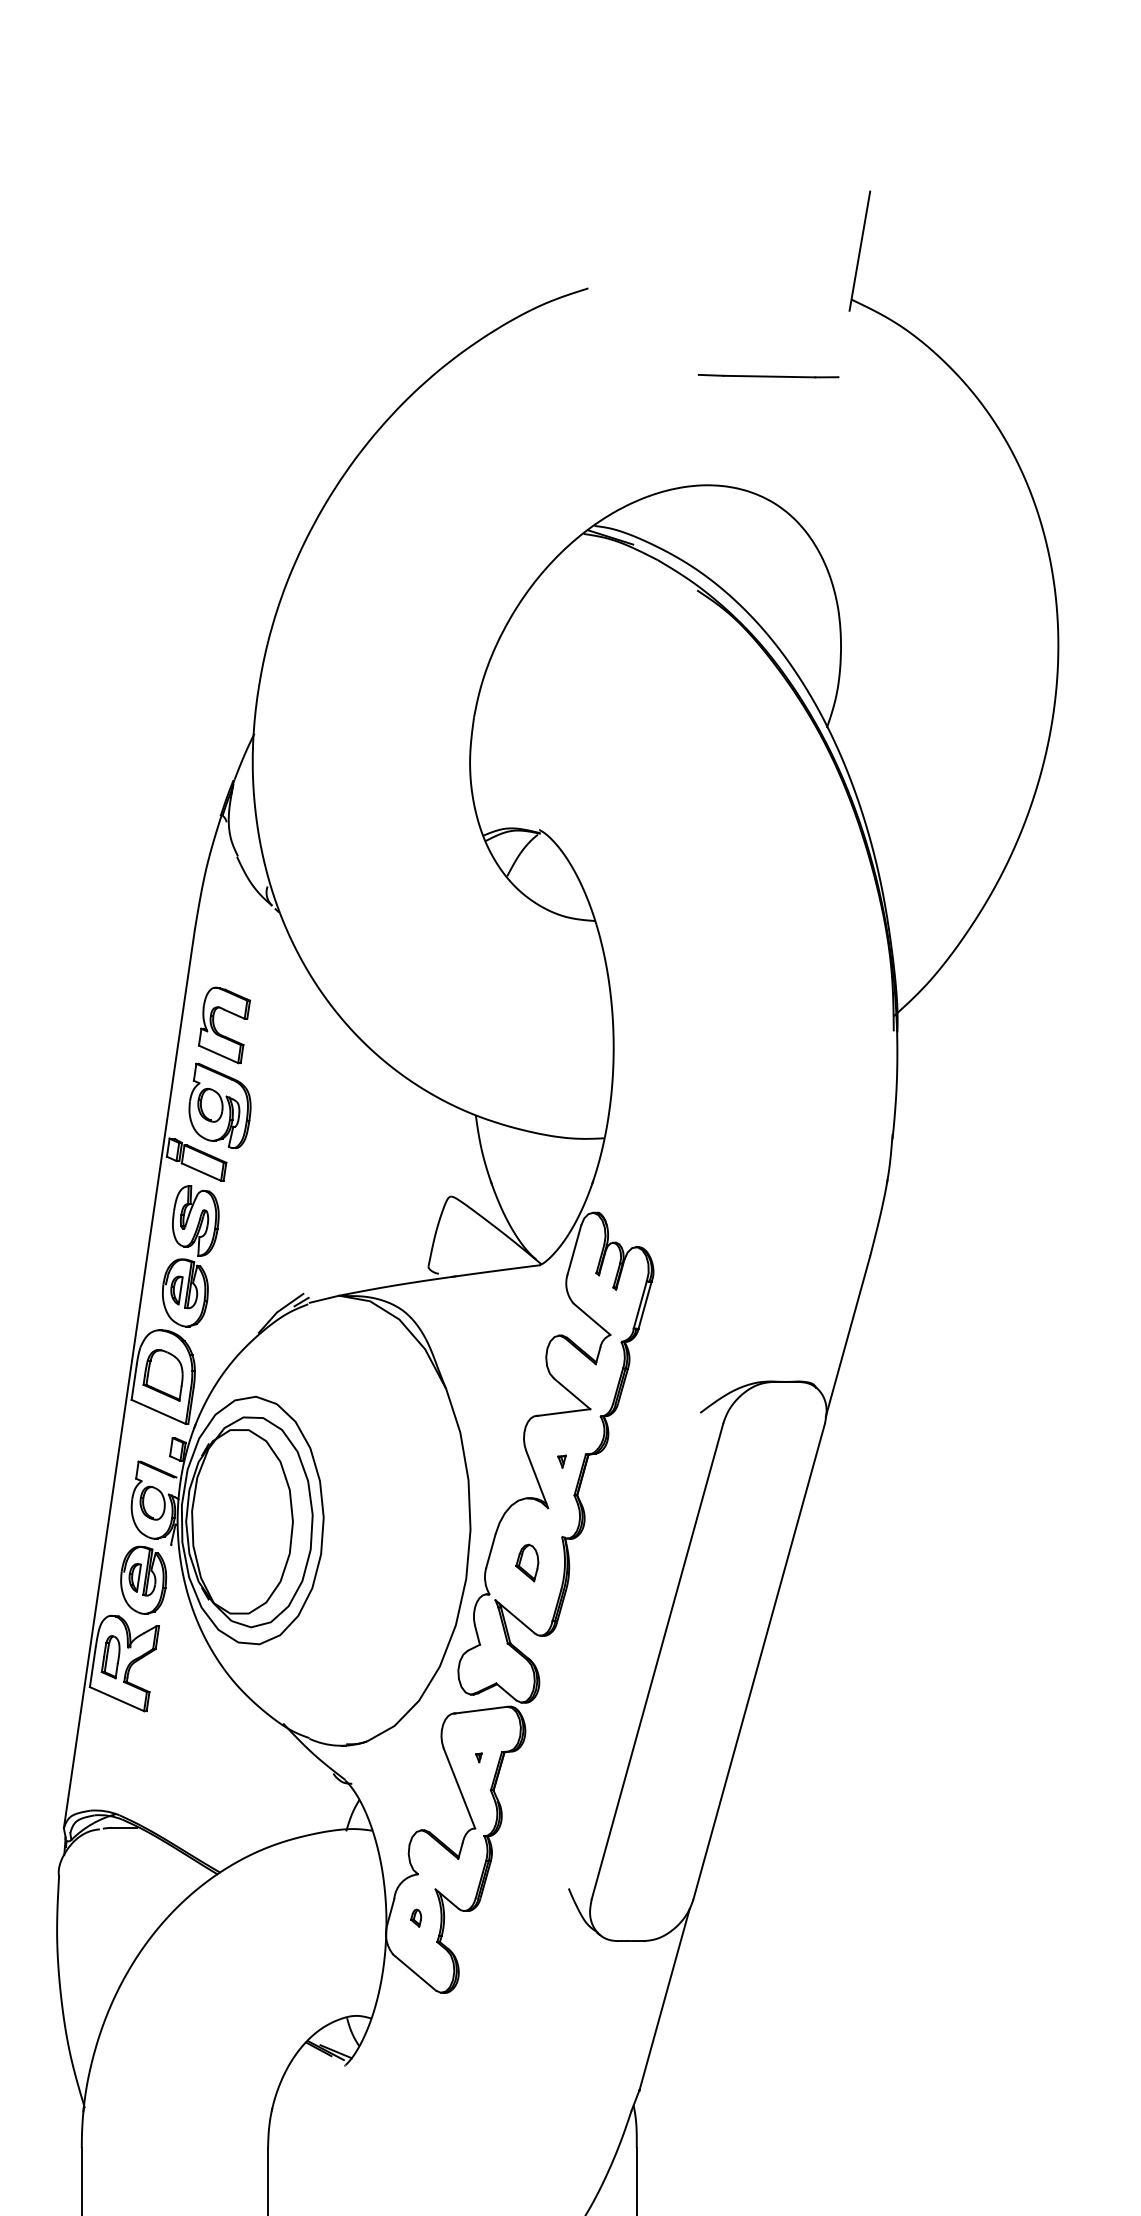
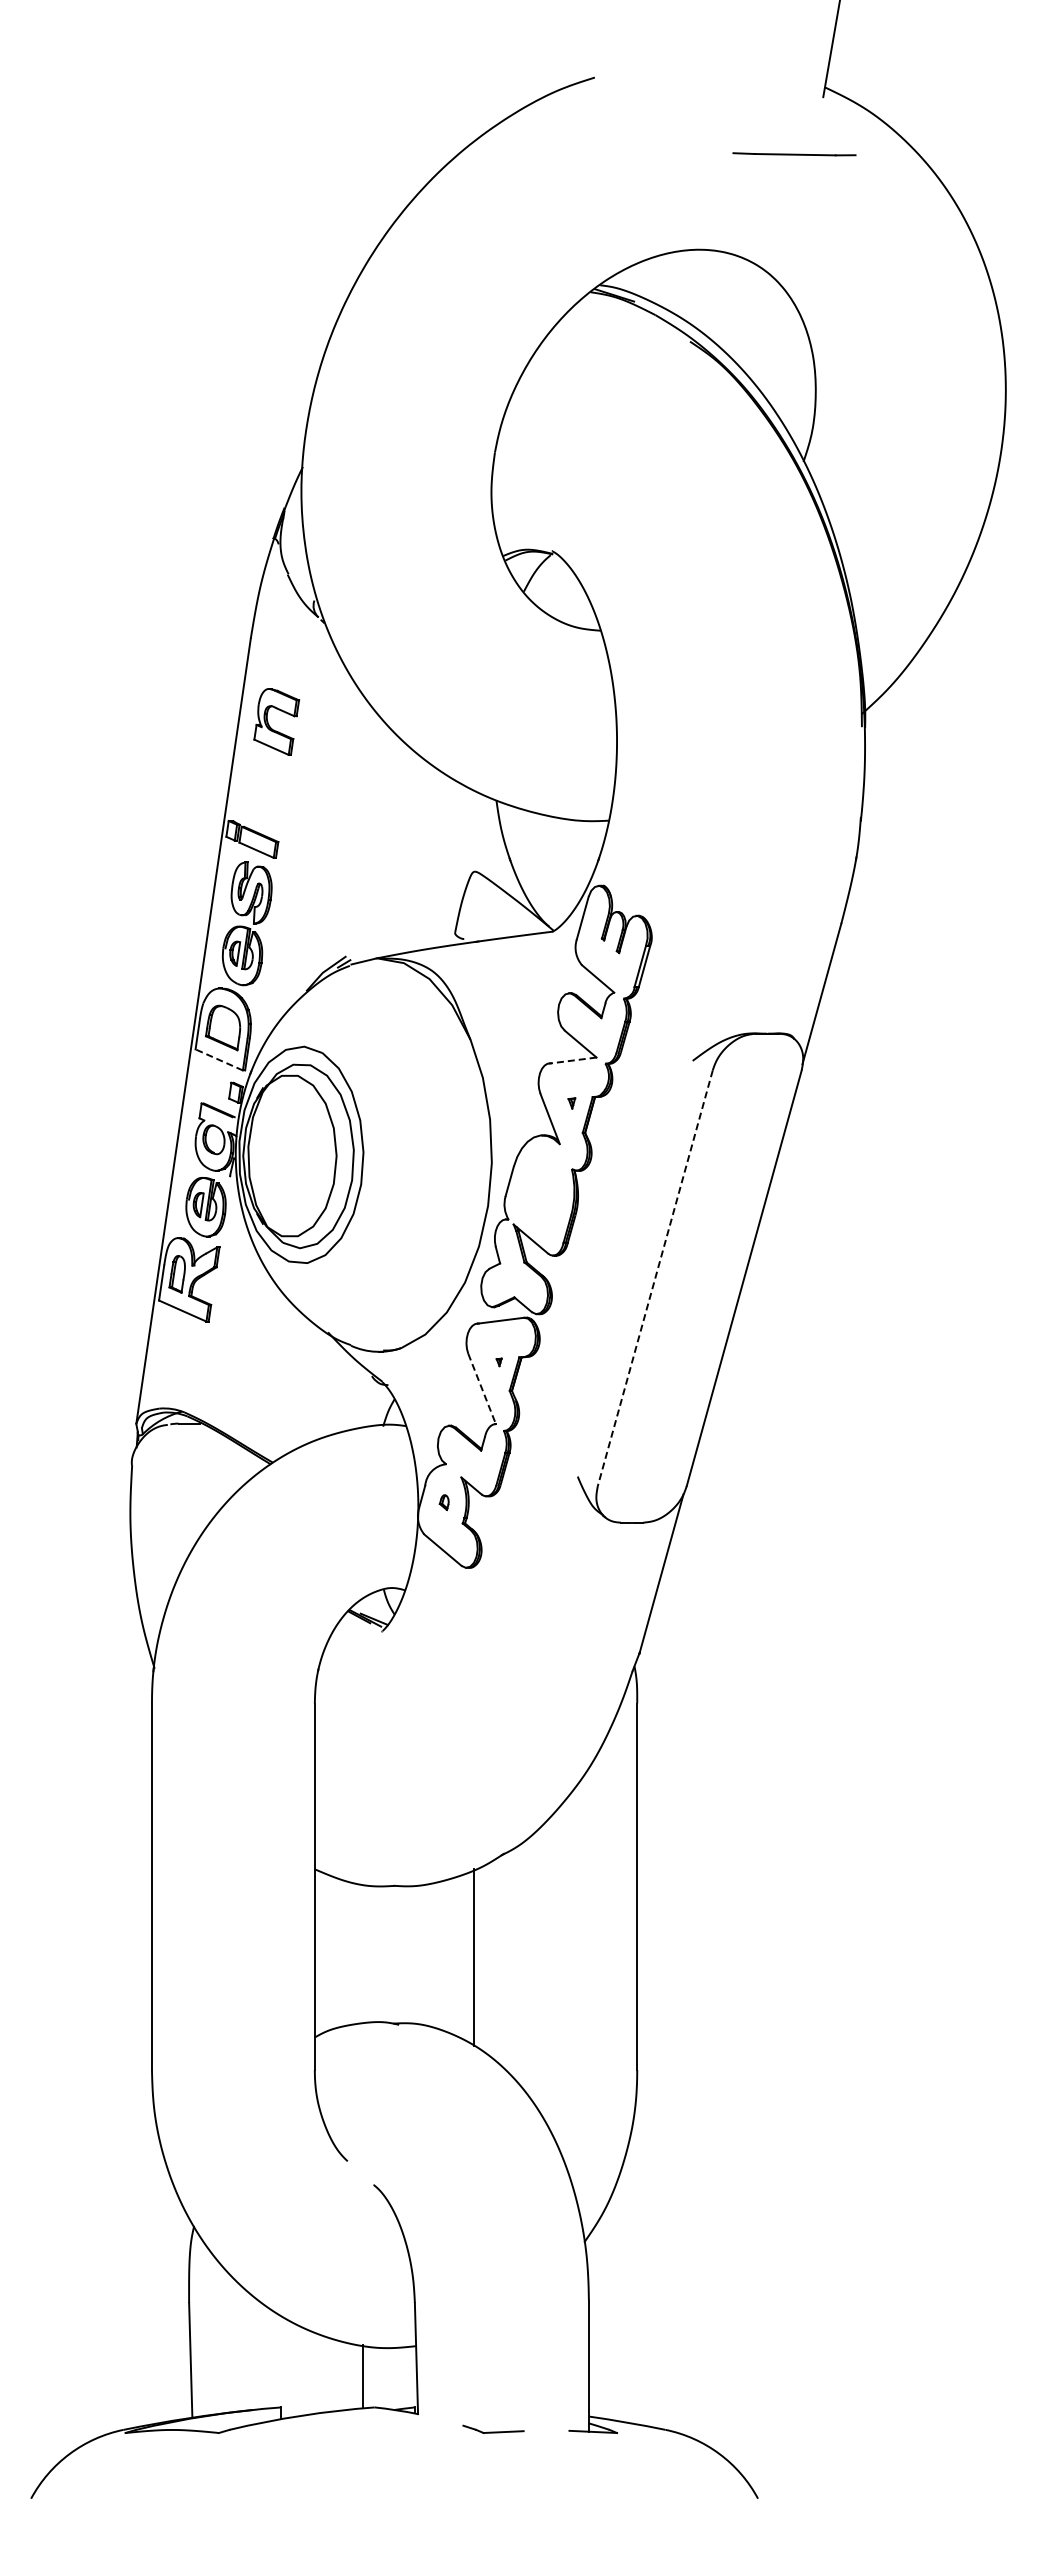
line: (768, 376) -> (794, 154), moved
part: (219, 1106) -> (272, 792), removed
line: (159, 1411) -> (219, 1059), solid -> dashed
line: (563, 1412) -> (573, 1060), solid -> dashed
part: (526, 1562) -> (540, 1191), removed
line: (657, 1661) -> (655, 1278), solid -> dashed
line: (459, 1788) -> (482, 1389), solid -> dashed

